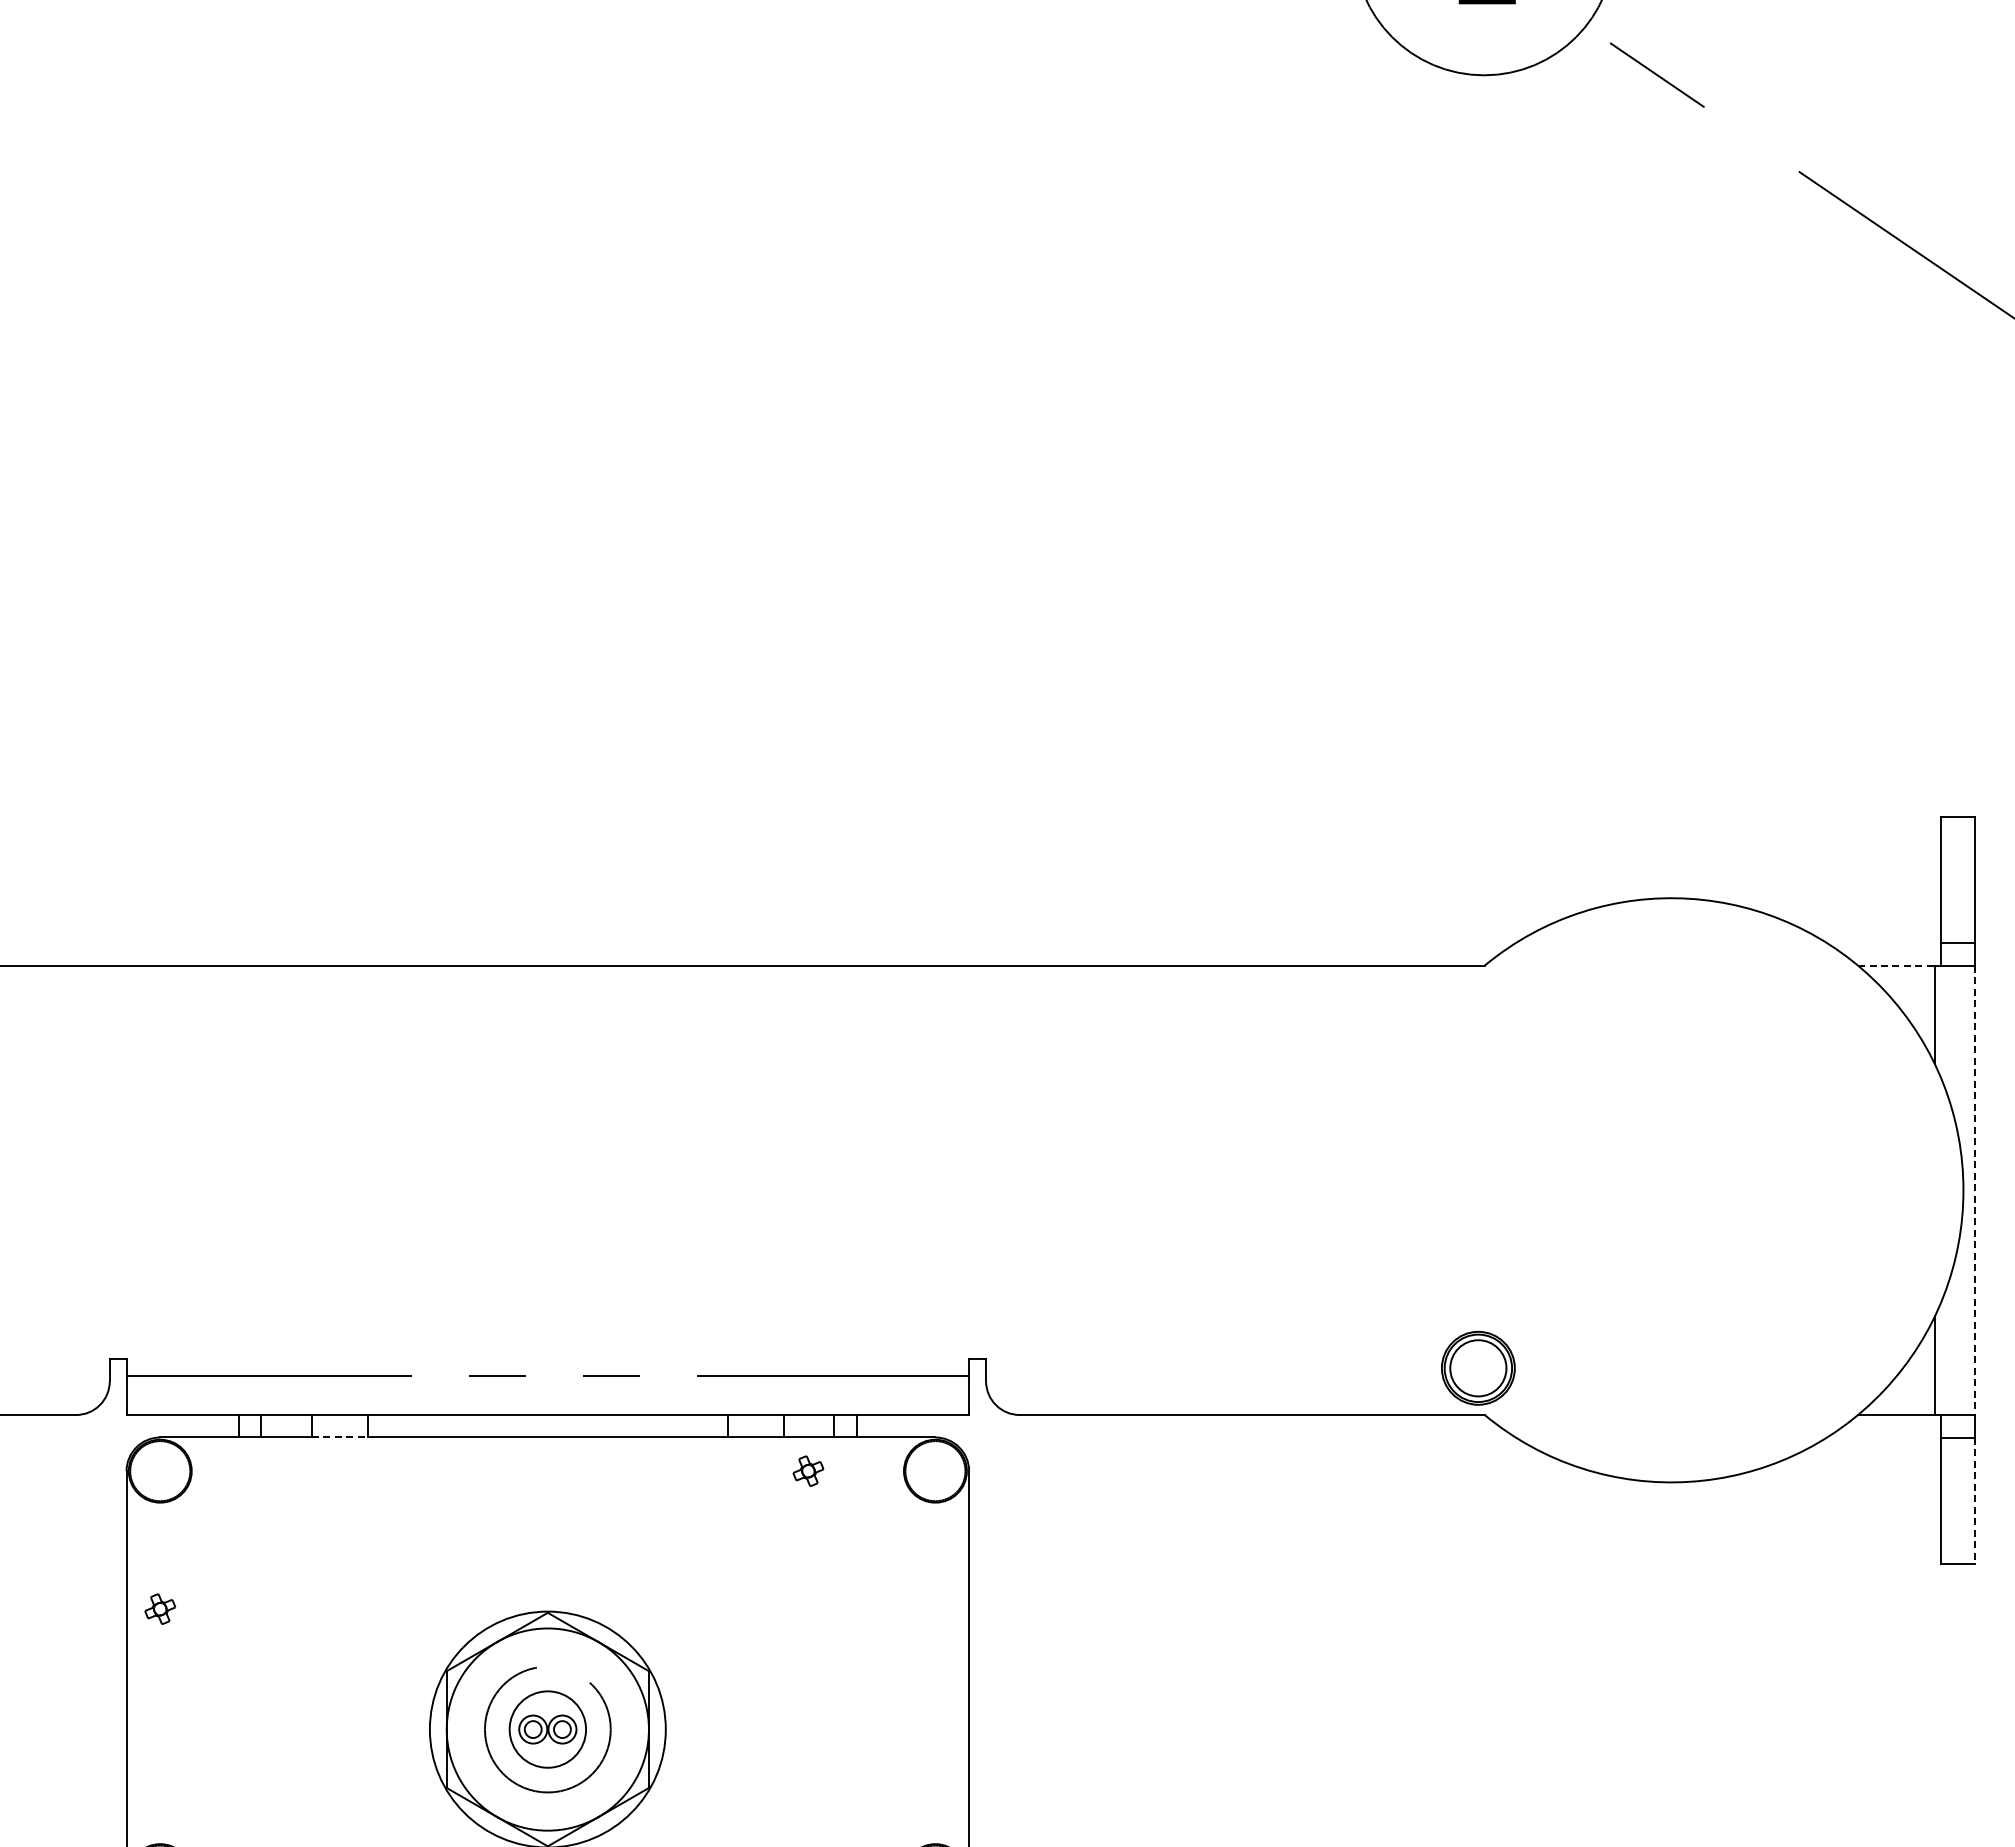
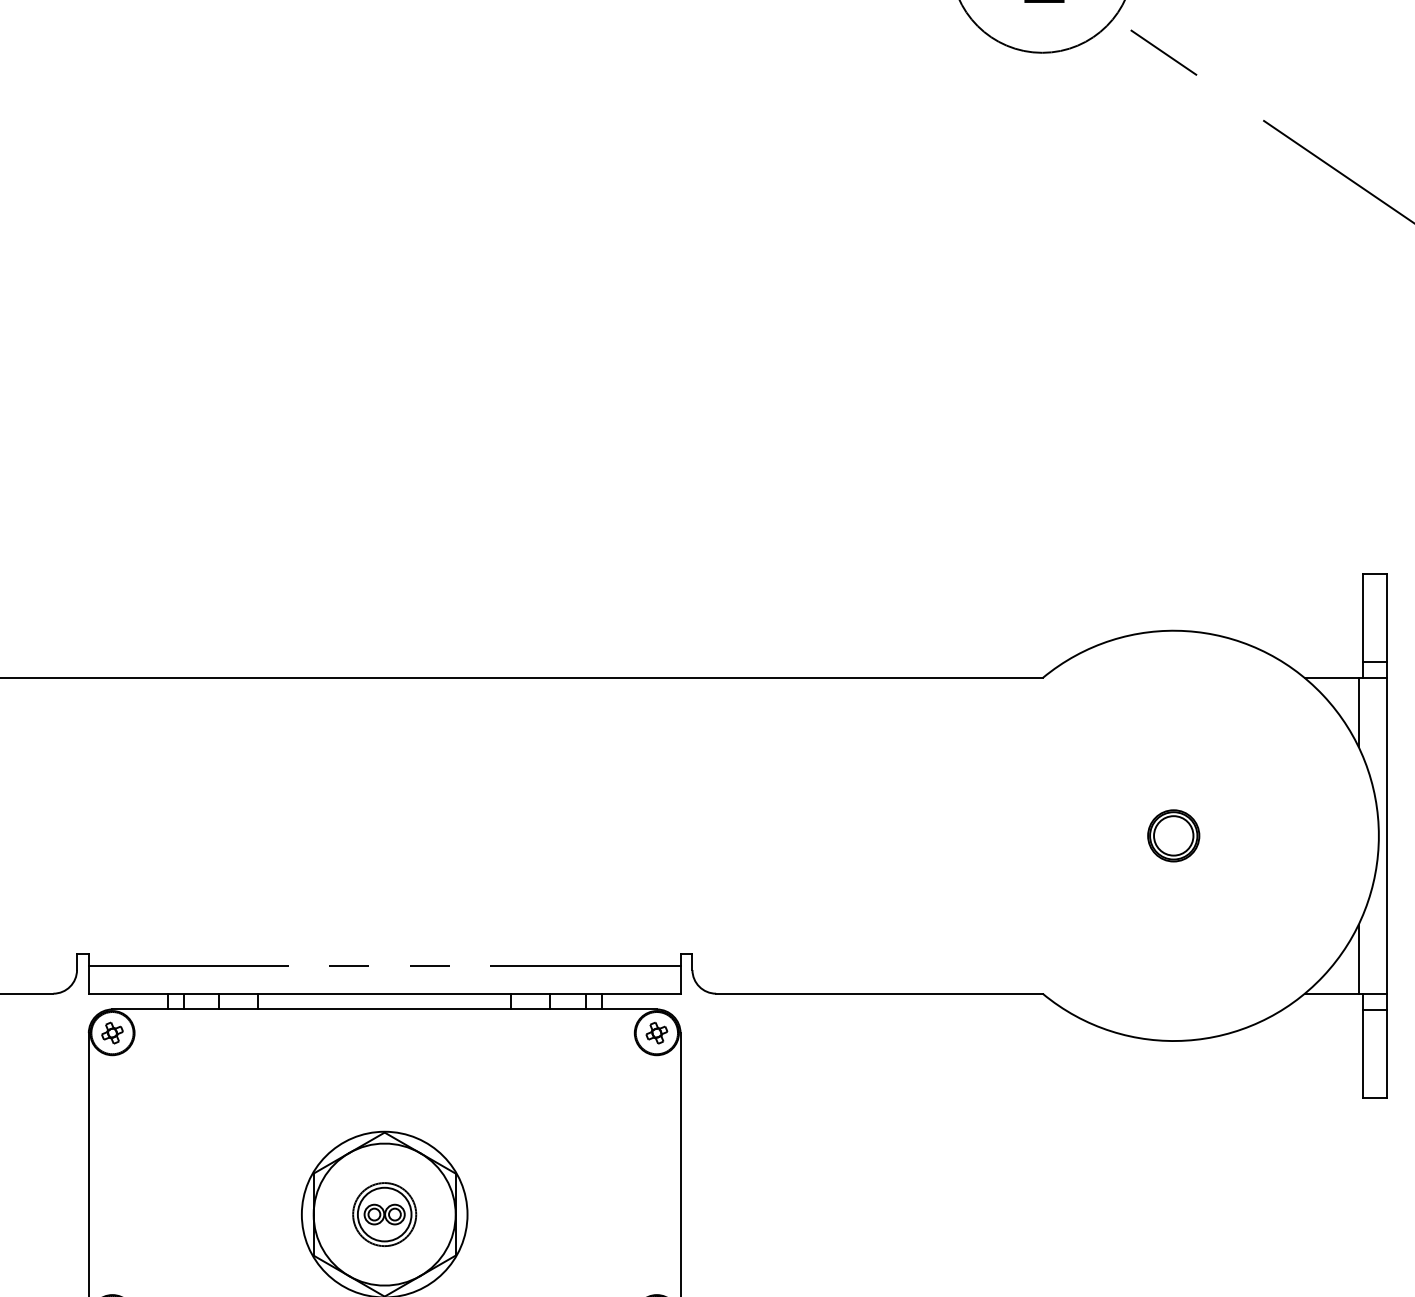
line: (1896, 965) -> (1331, 677), dashed -> solid
line: (1974, 1190) -> (1386, 836), dashed -> solid
part: (1478, 1368) -> (1173, 836), moved
line: (340, 1437) -> (239, 1009), dashed -> solid
part: (808, 1470) -> (656, 1032), moved
line: (1974, 1501) -> (1386, 1054), dashed -> solid
part: (160, 1608) -> (112, 1032), moved
circle: (547, 1729) -> (384, 1214), size x0.71

